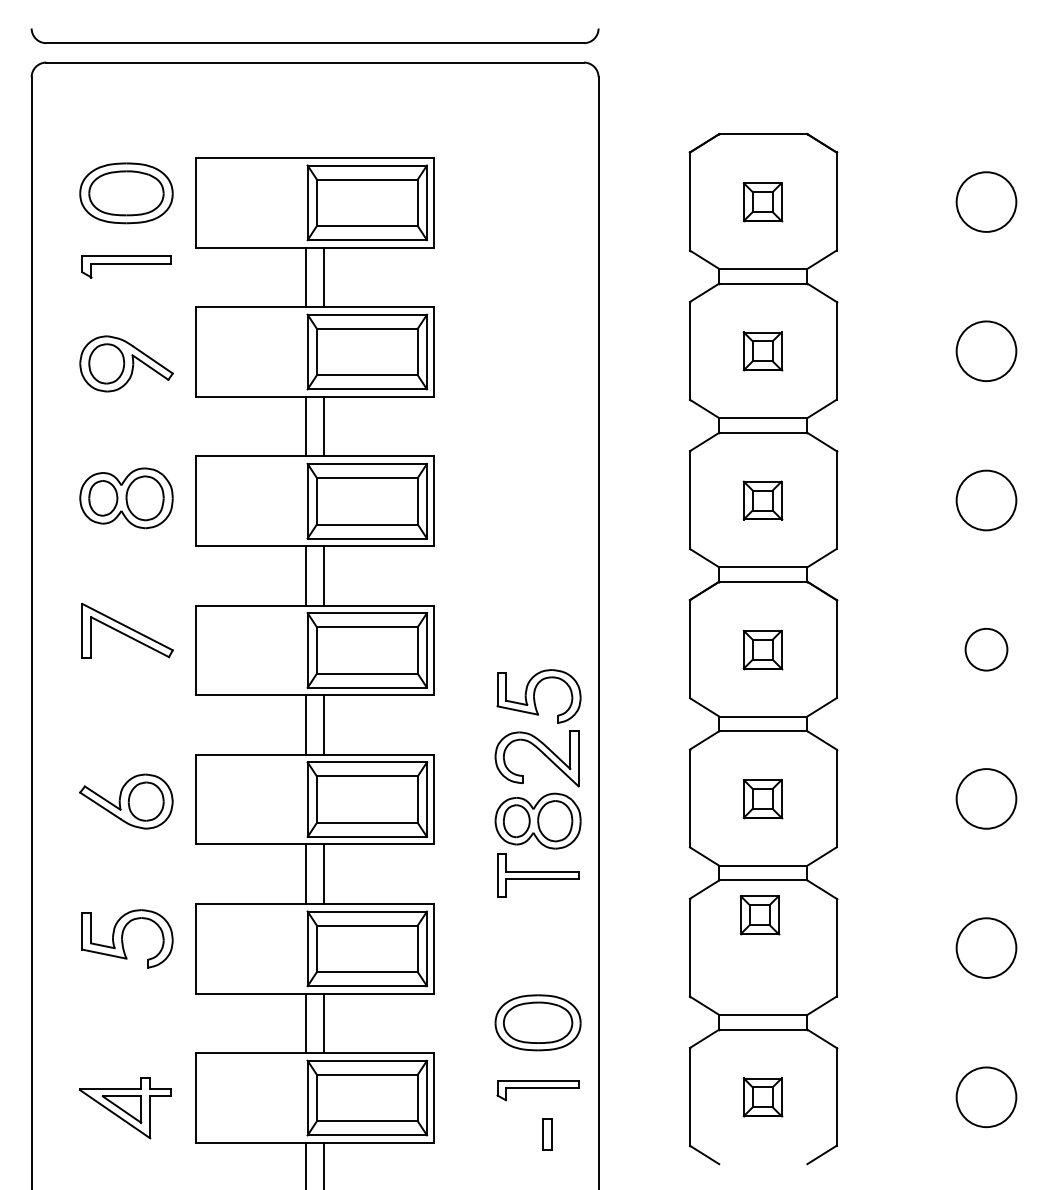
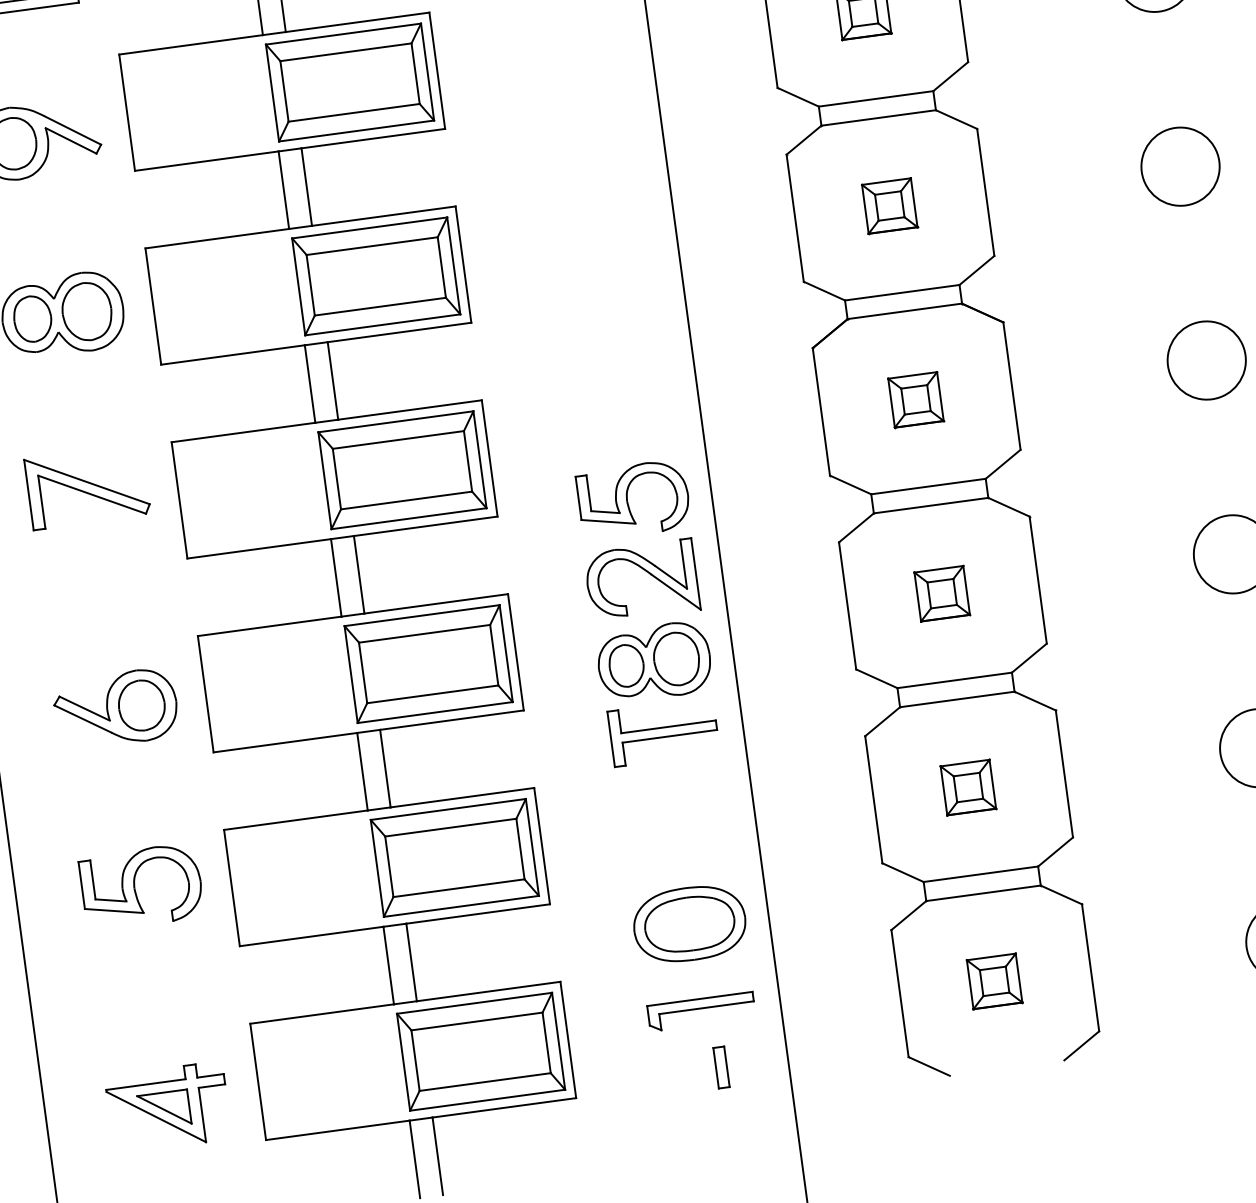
circle: (986, 649) -> (1206, 360), size x1.43
part: (759, 915) -> (968, 788), moved

